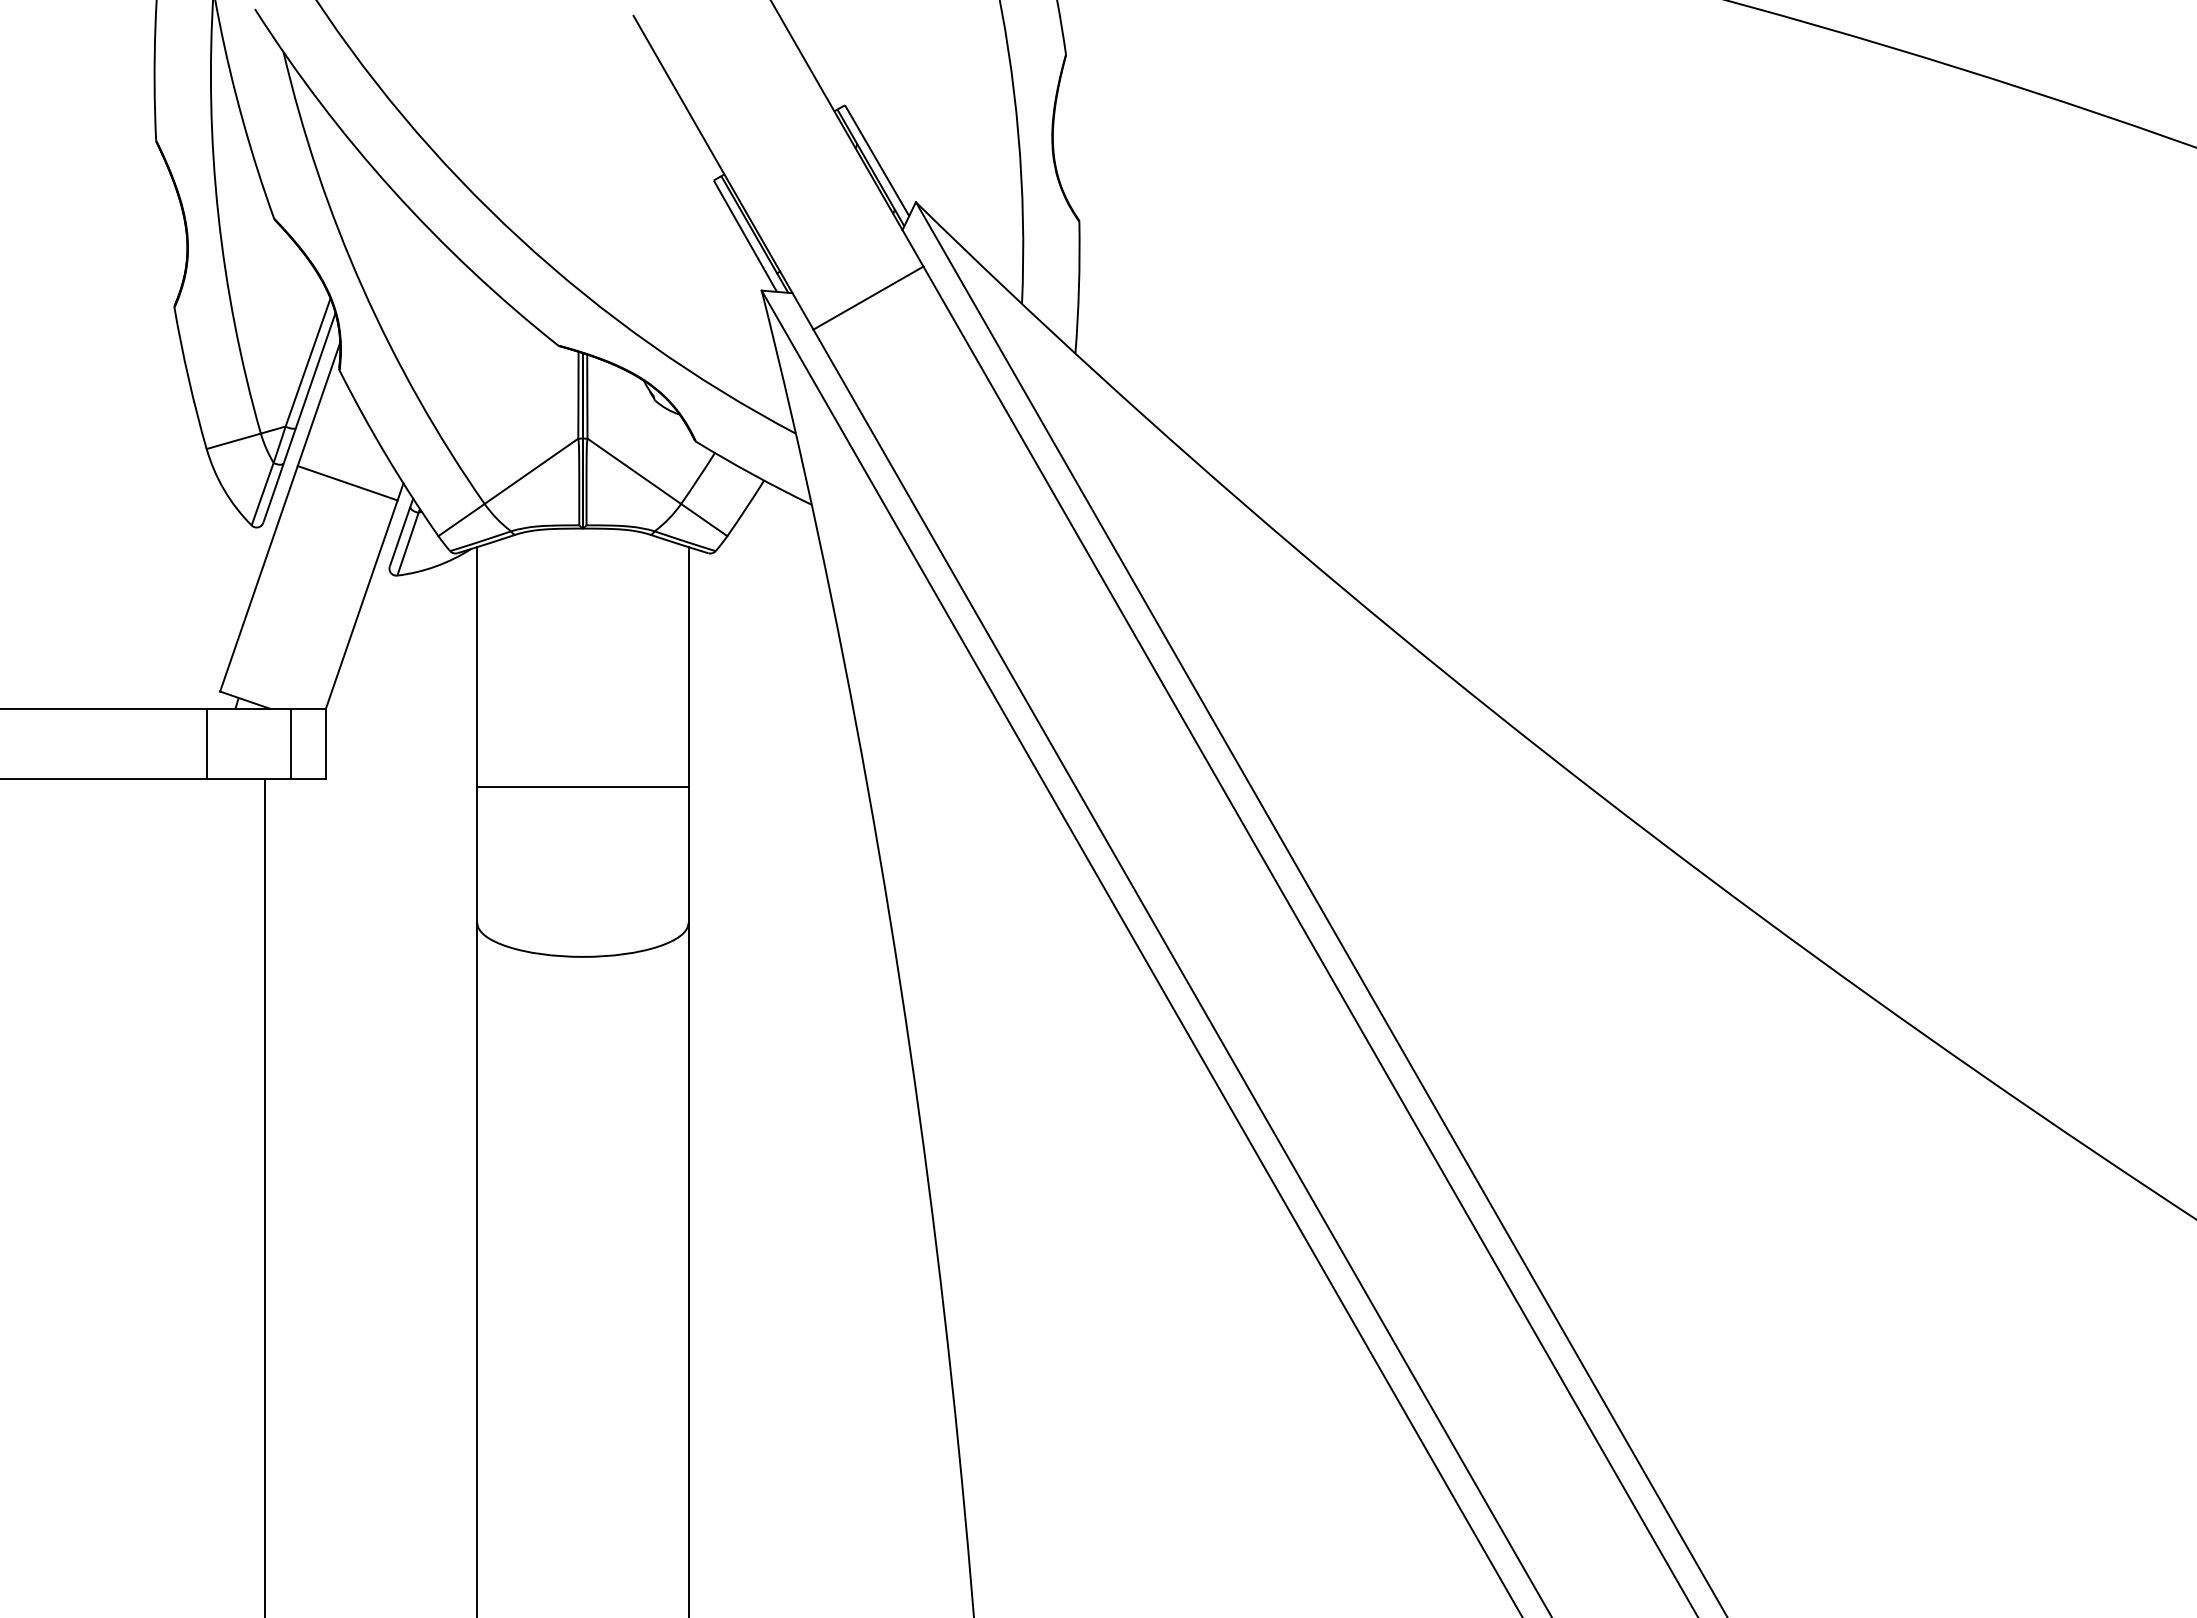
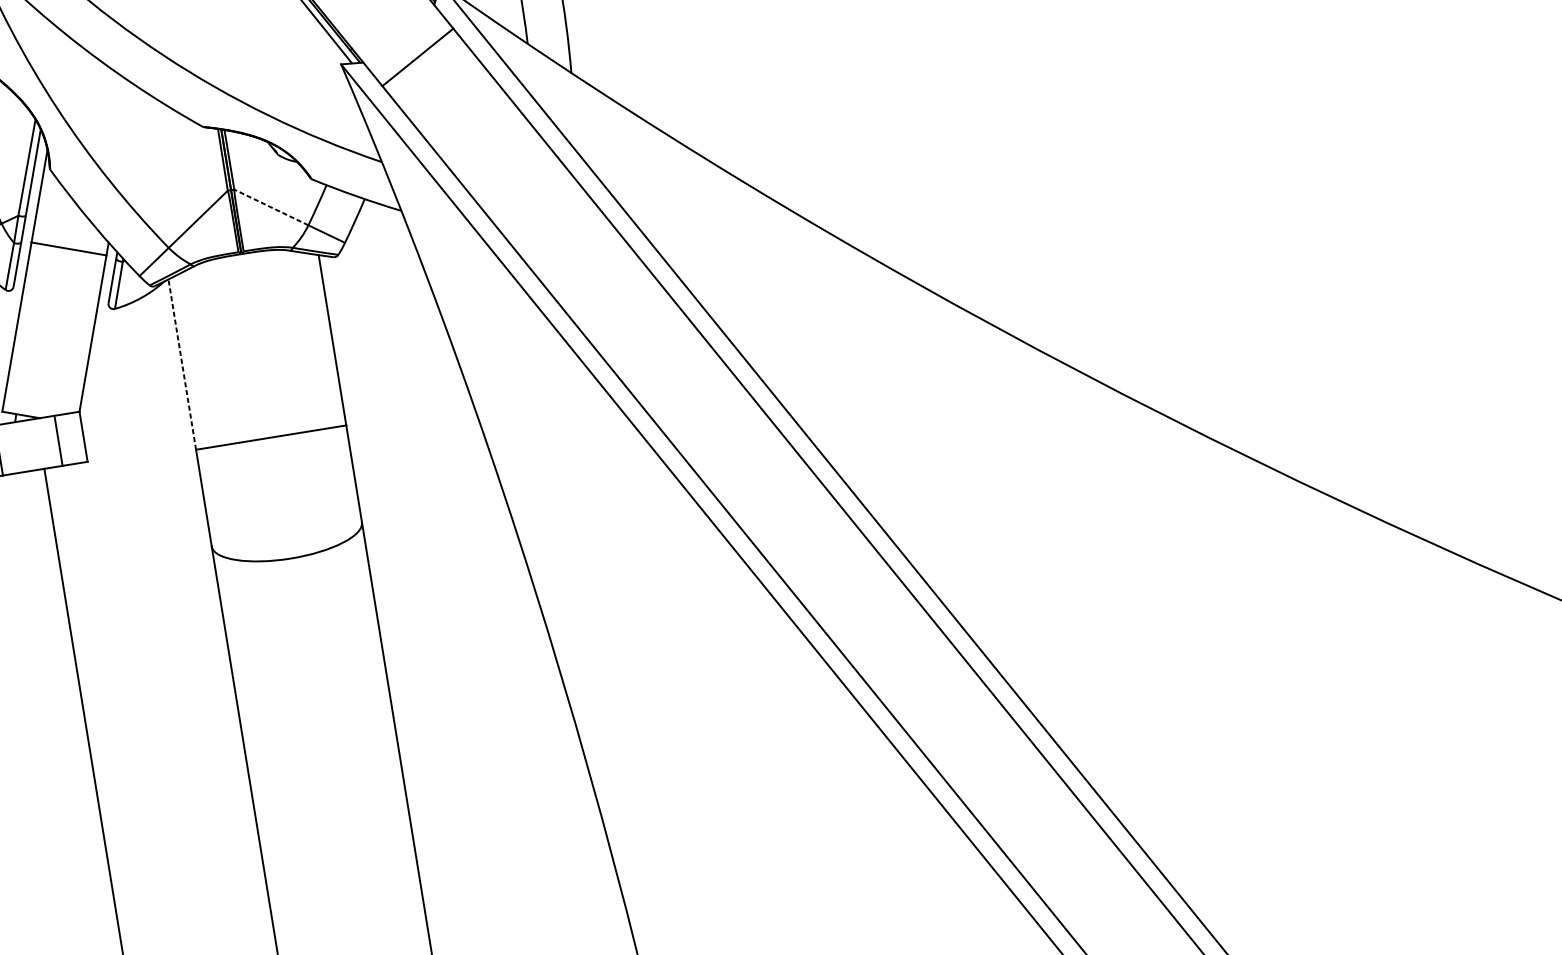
line: (633, 471) -> (270, 207), solid -> dashed
line: (477, 666) -> (182, 364), solid -> dashed

